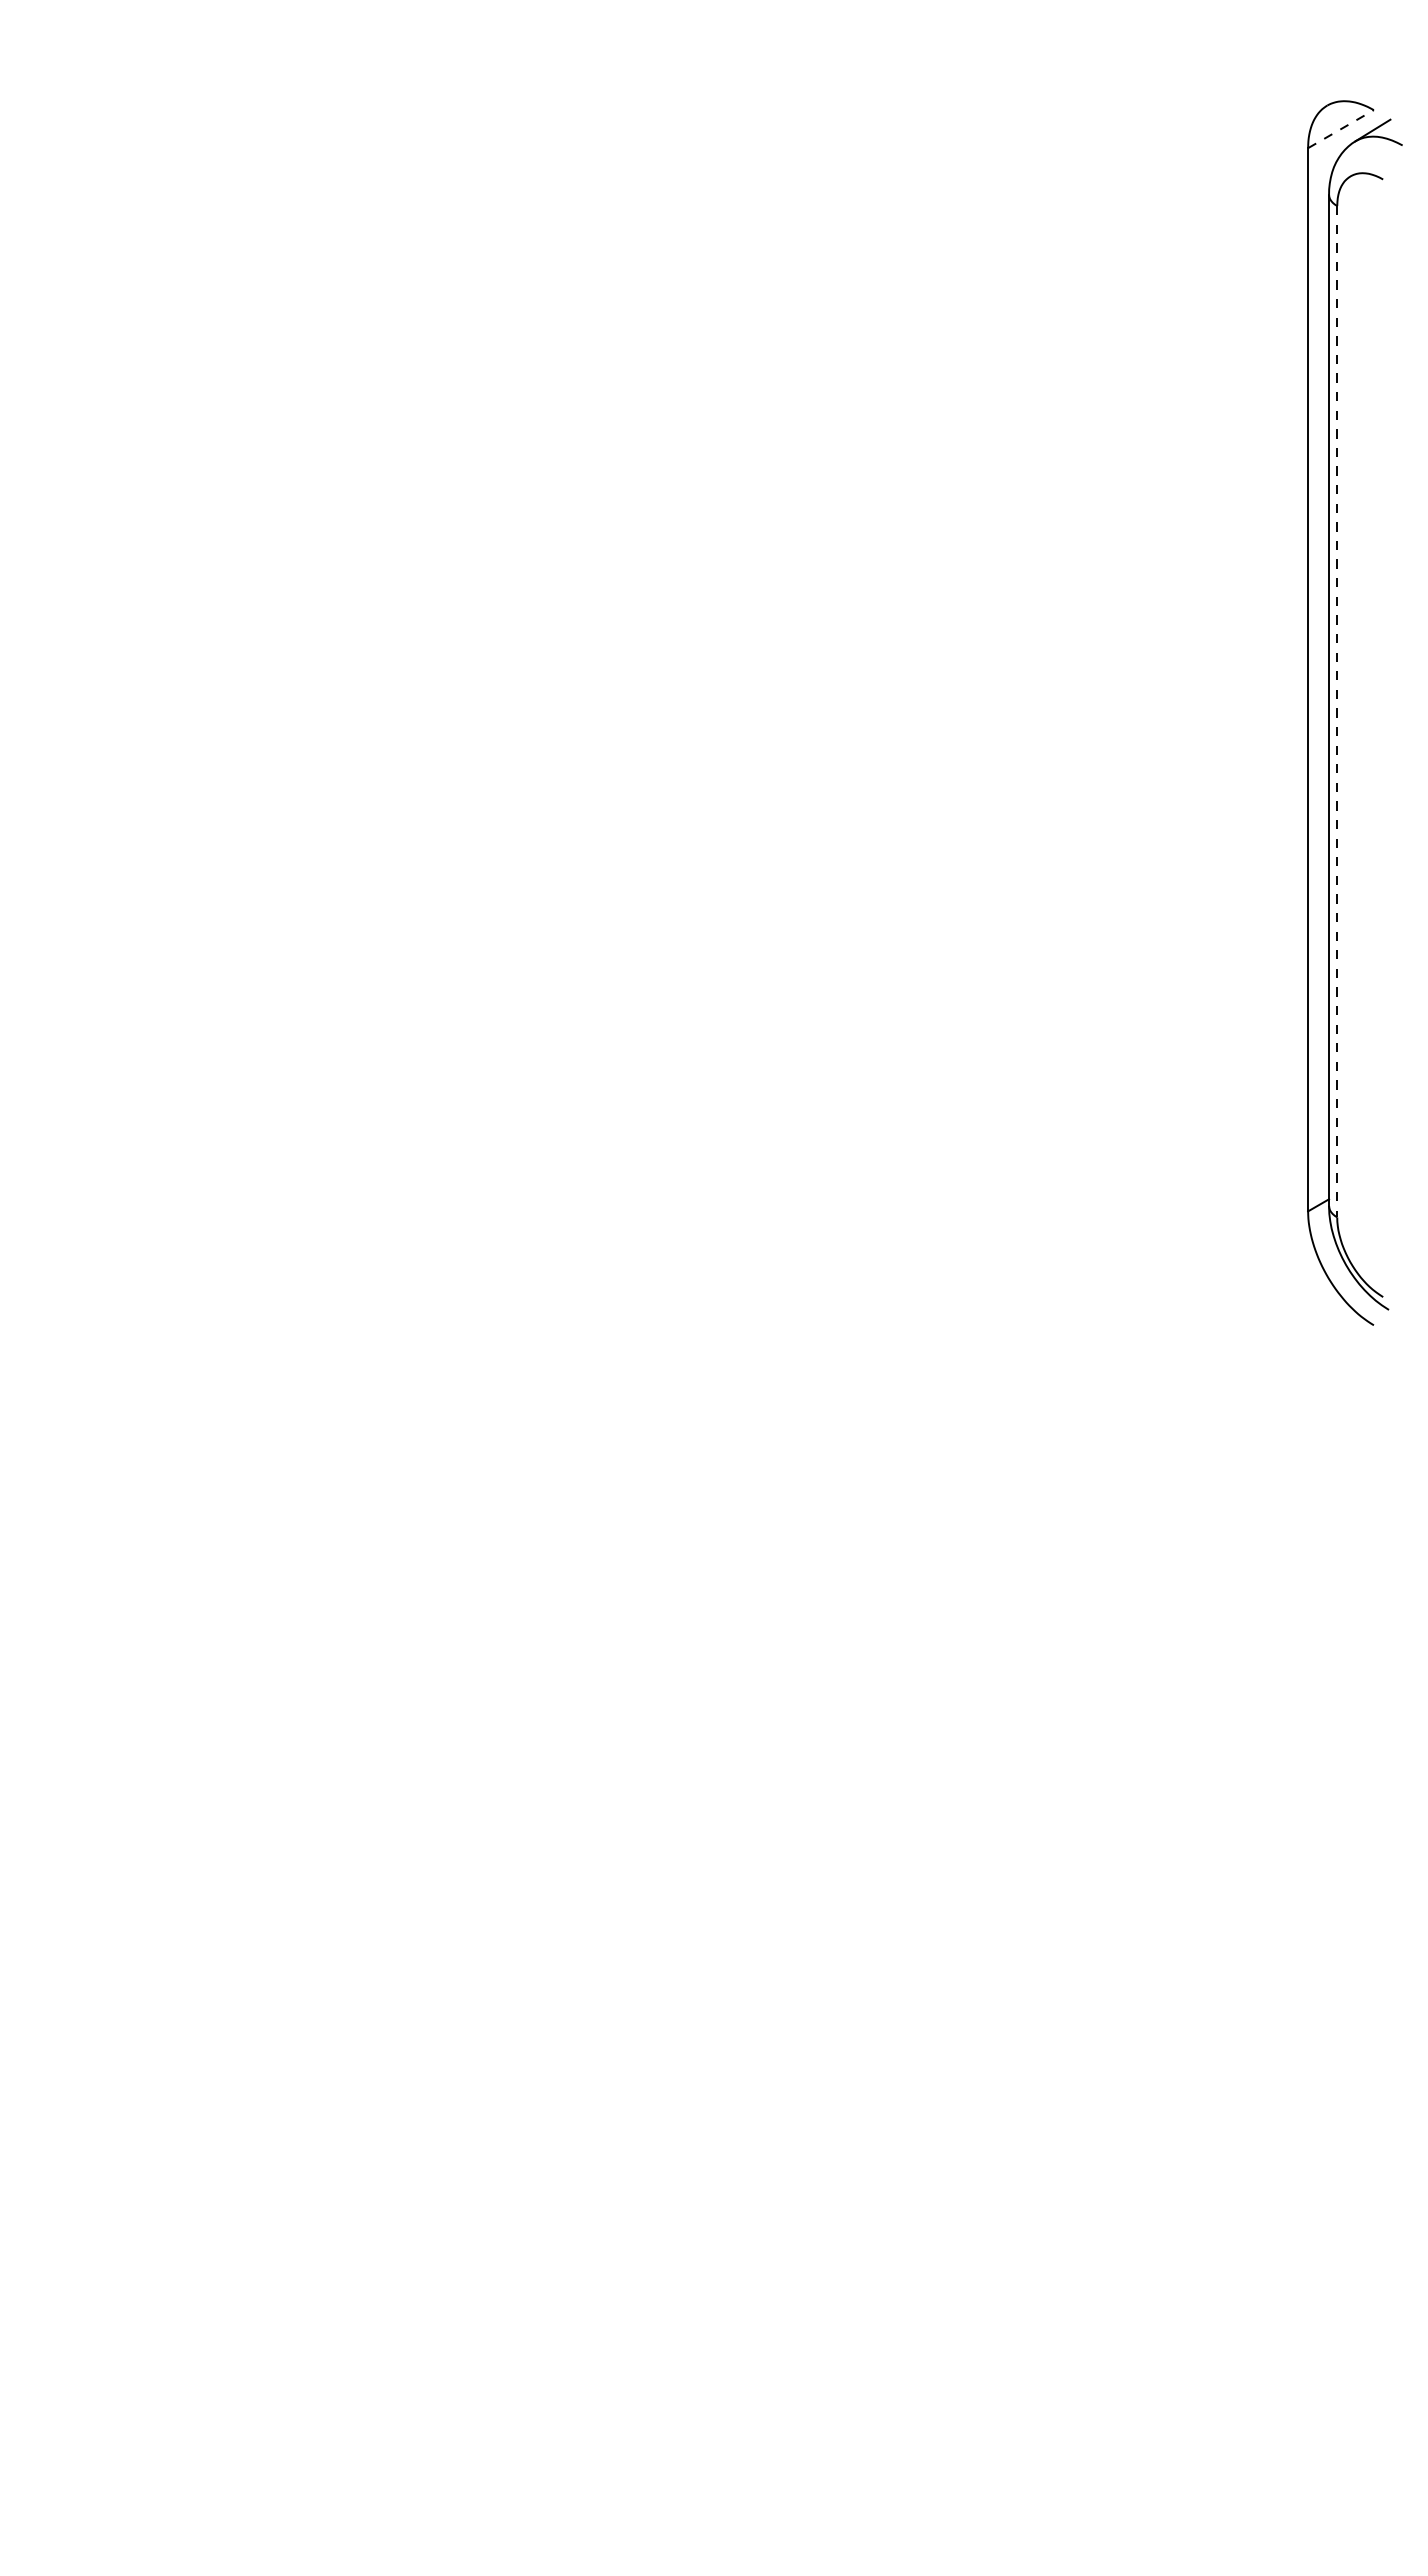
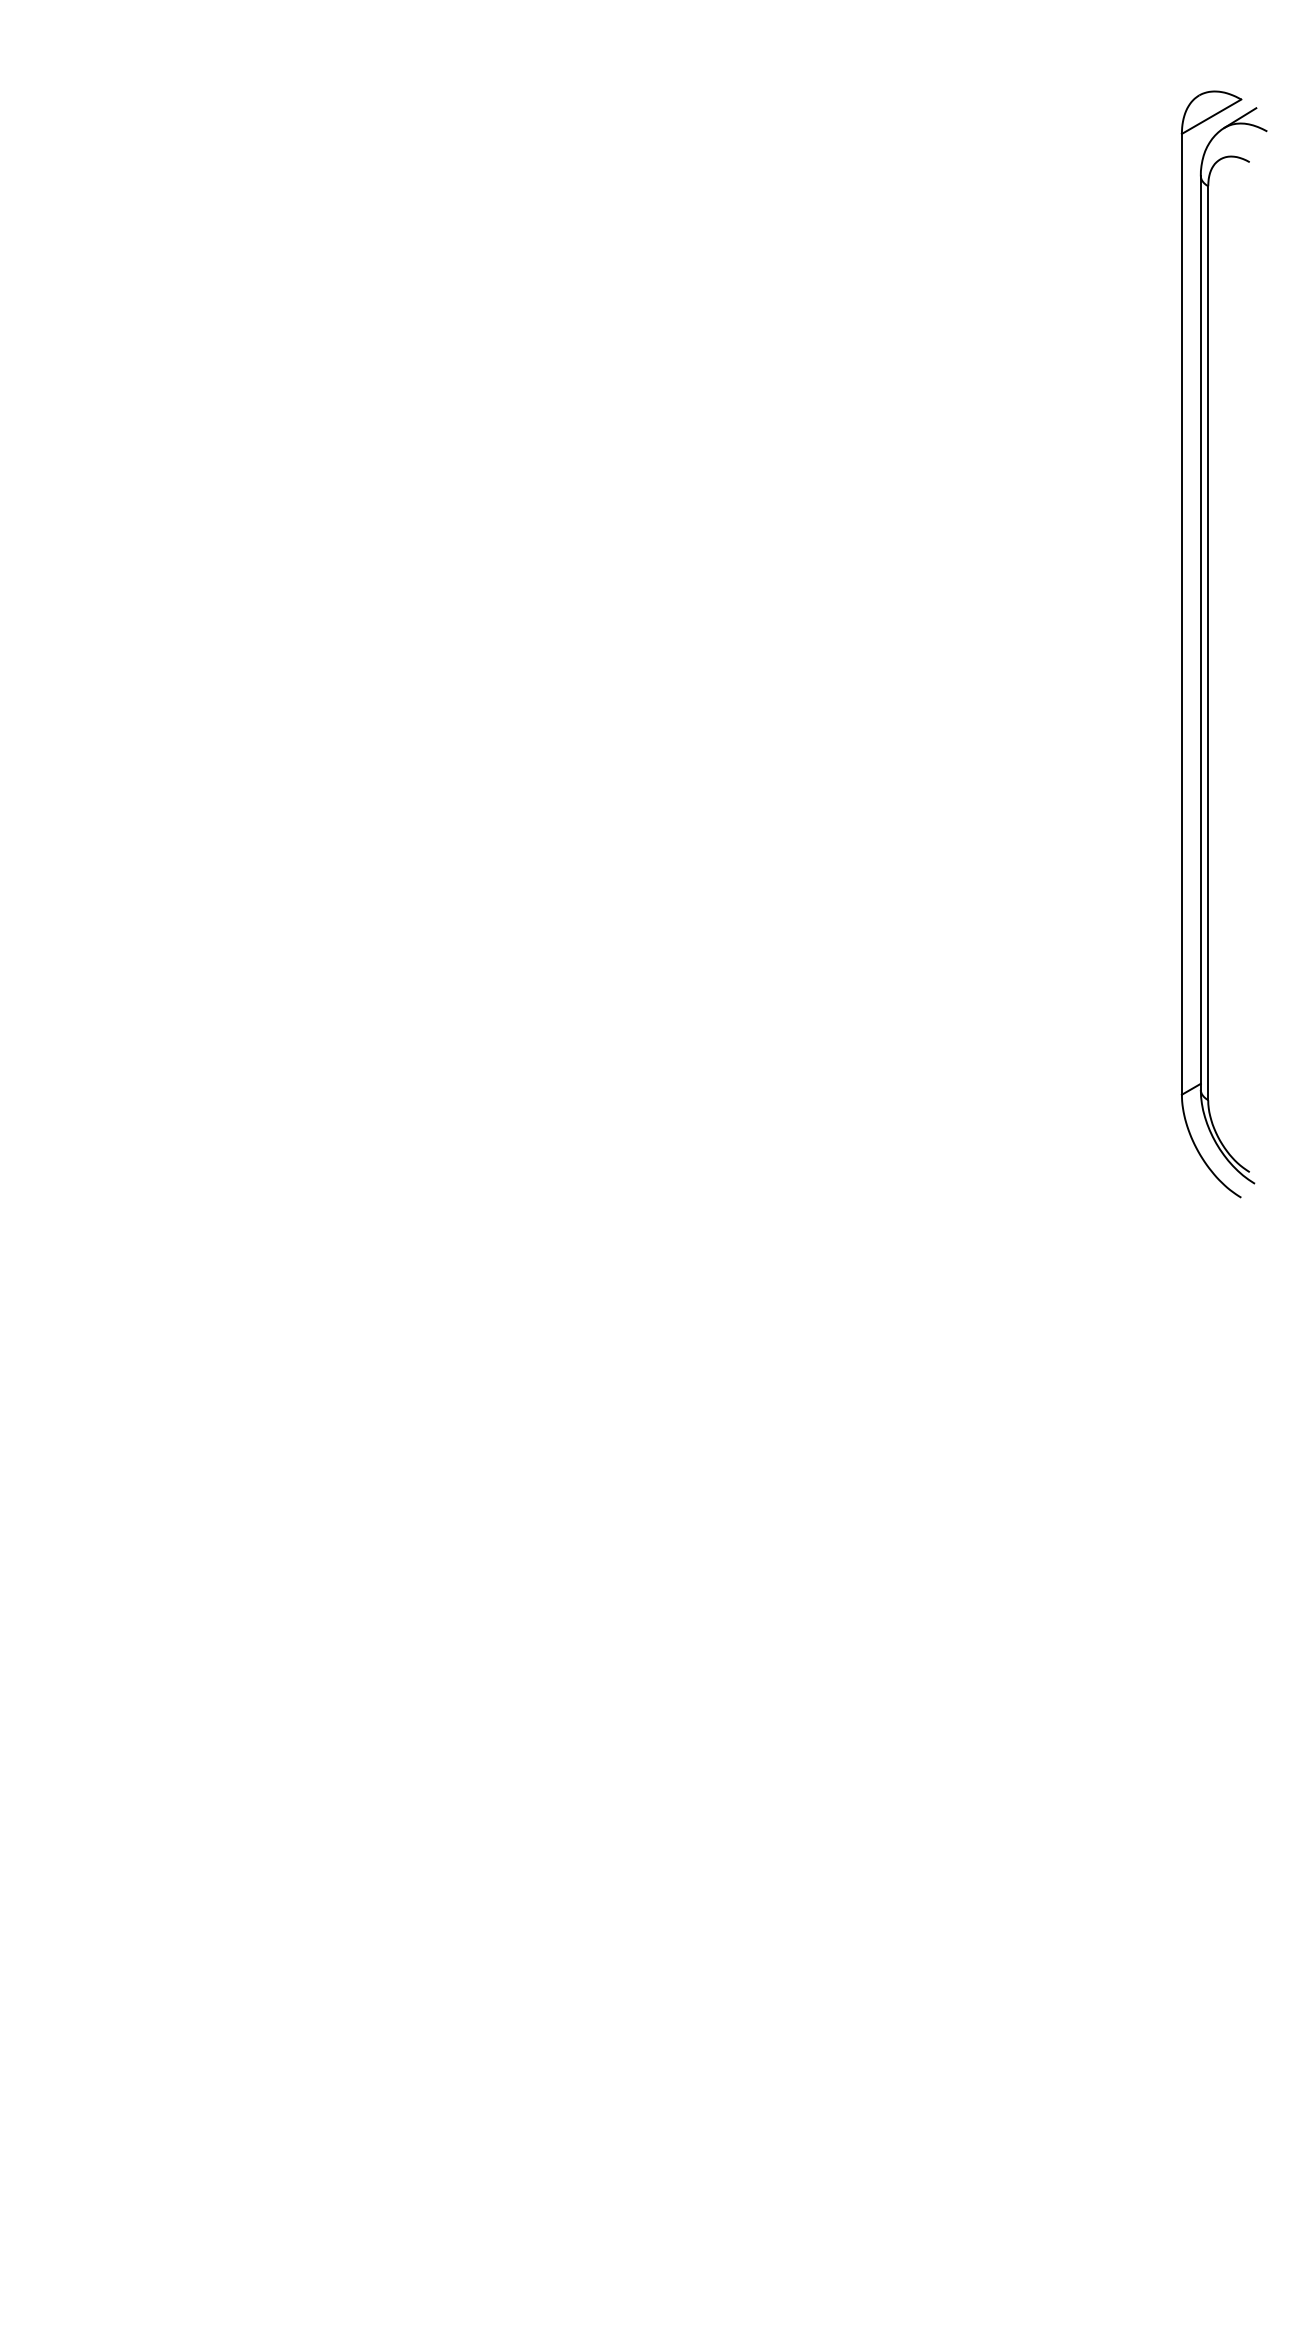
line: (1341, 129) -> (1212, 117), dashed -> solid
line: (1337, 711) -> (1208, 643), dashed -> solid

